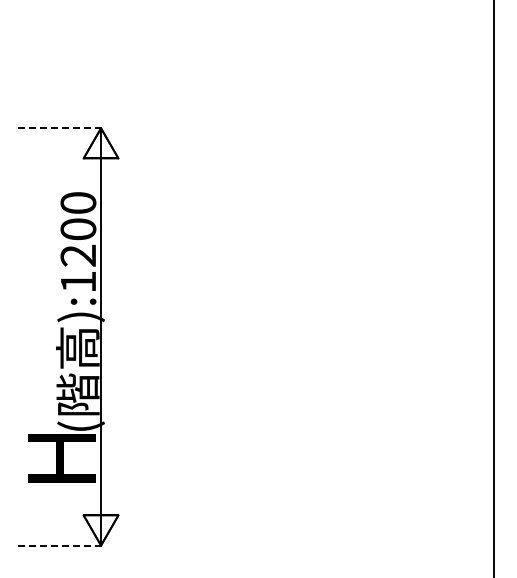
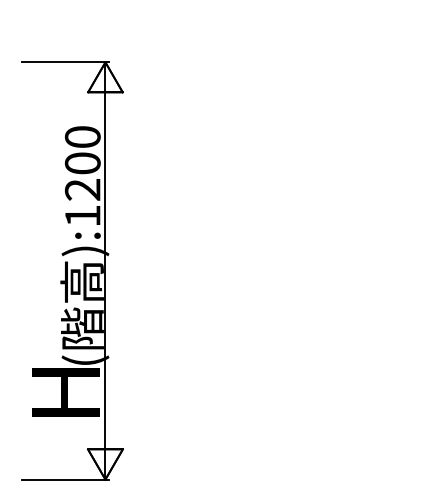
line: (61, 128) -> (65, 62), dashed -> solid
line: (61, 545) -> (65, 479), dashed -> solid

